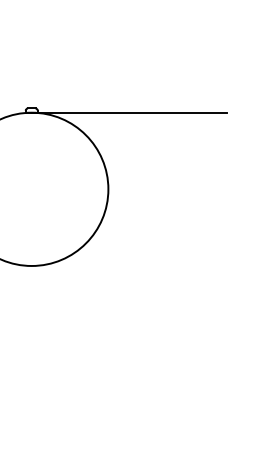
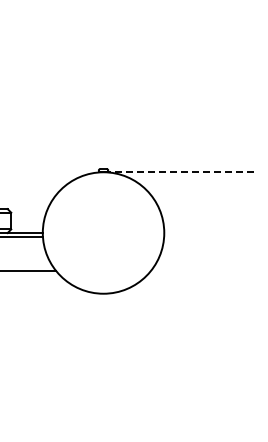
line: (130, 112) -> (181, 172), solid -> dashed

